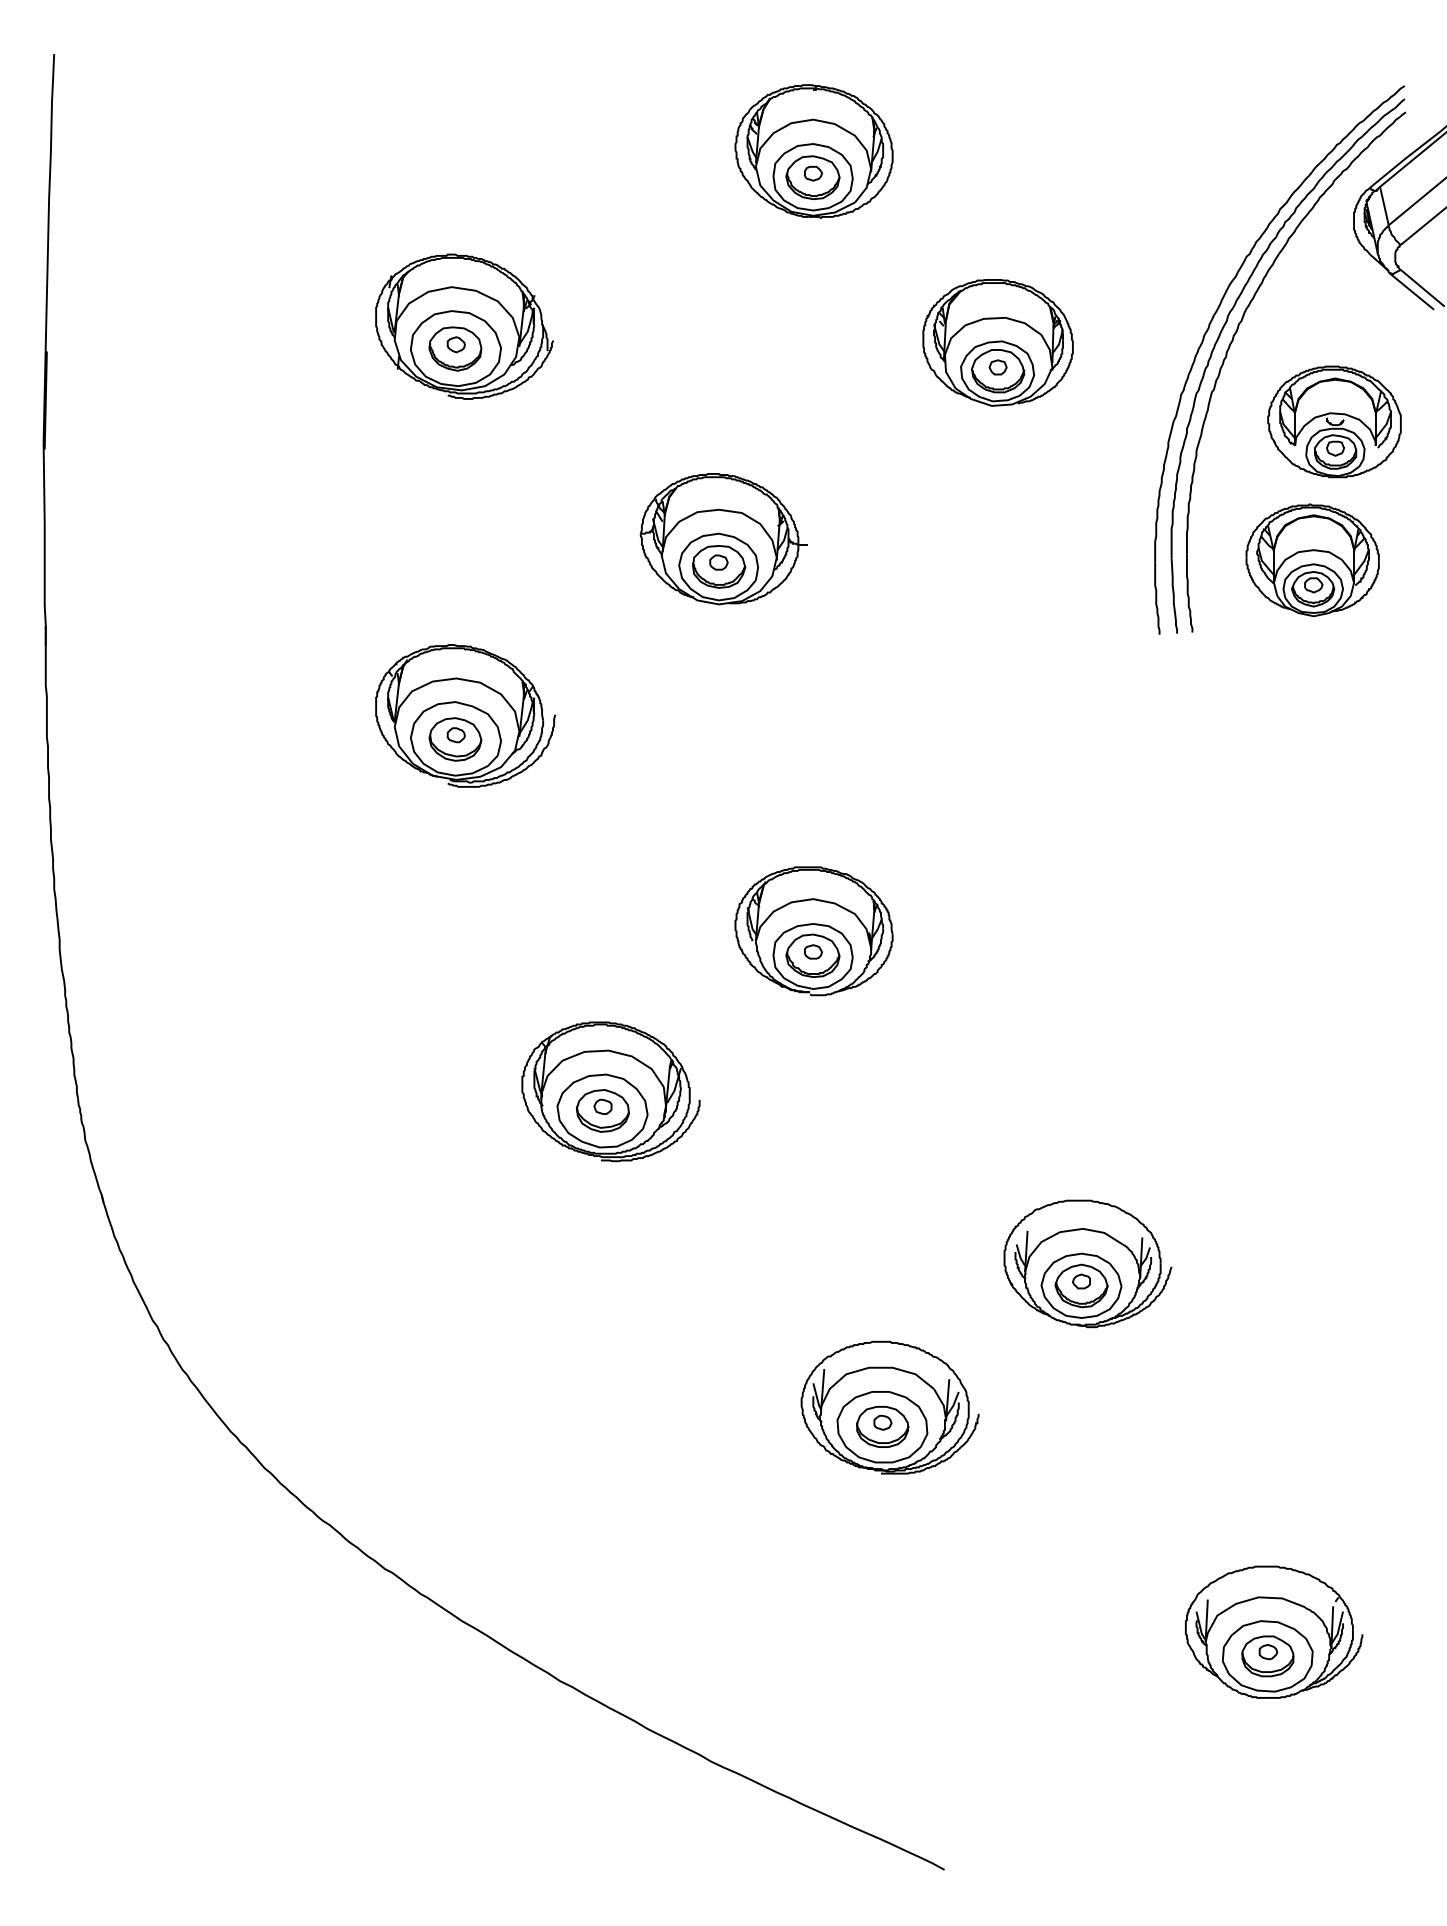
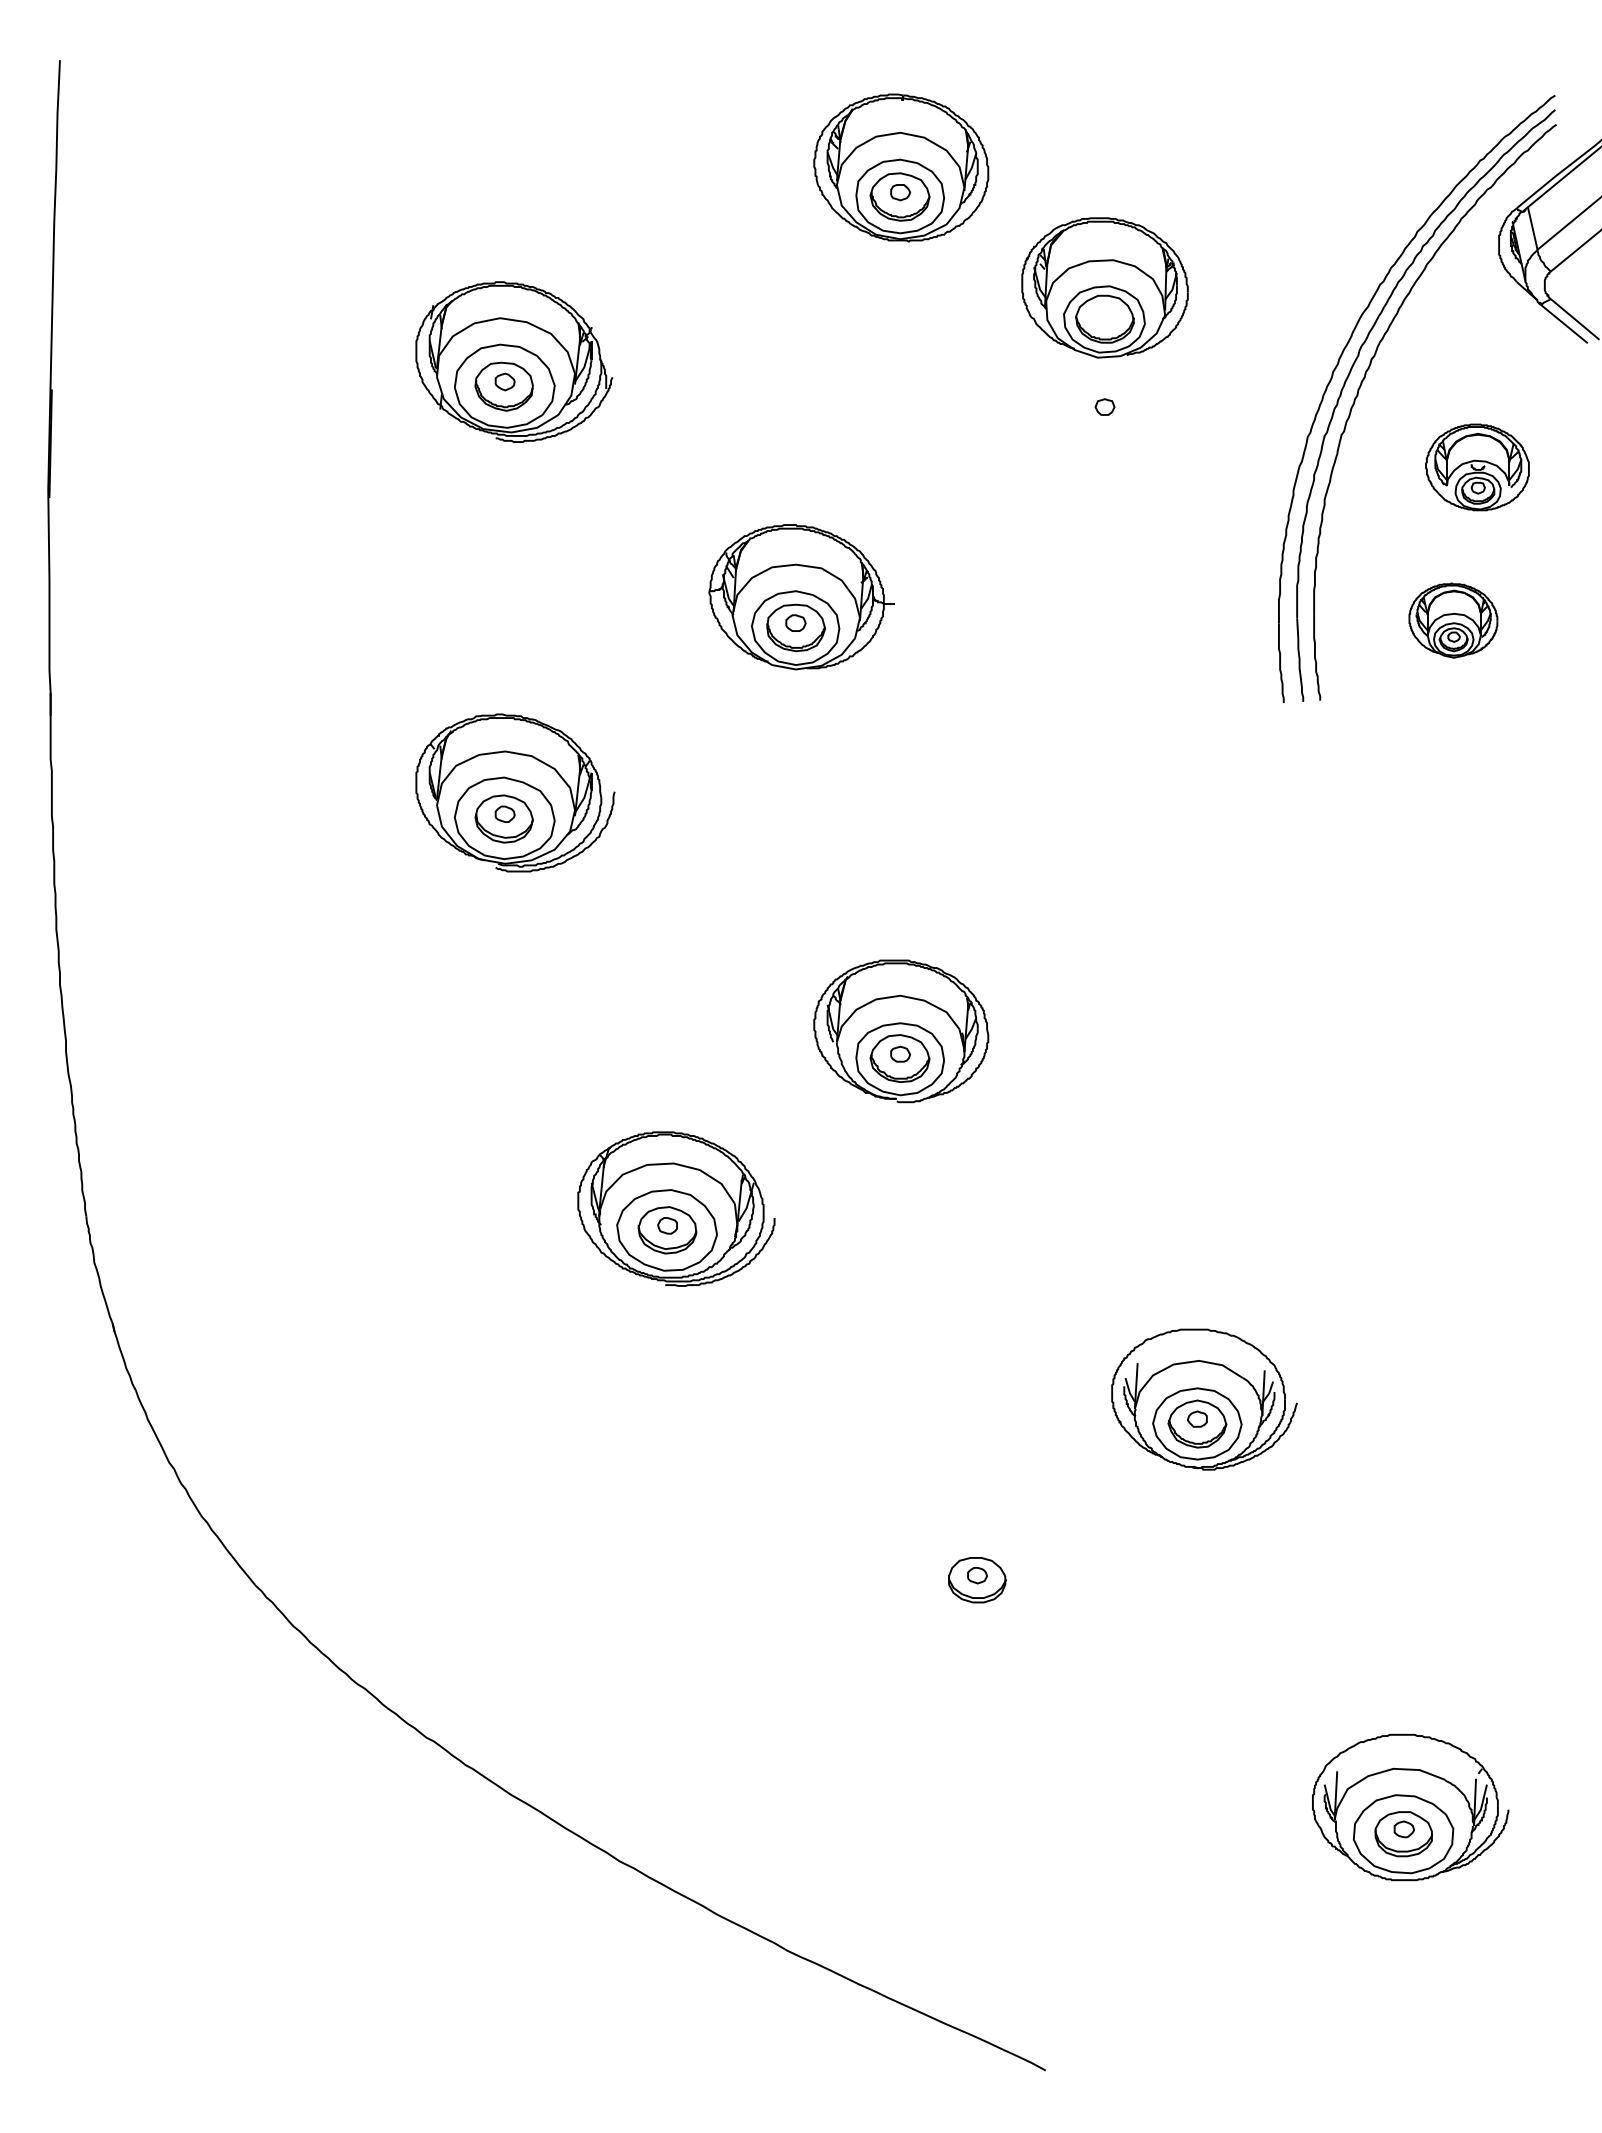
part: (997, 342) -> (1104, 287), moved
part: (1334, 421) -> (1477, 467), size x0.7
part: (1312, 560) -> (1453, 620), size x0.6
part: (890, 1407) -> (985, 1558), removed

